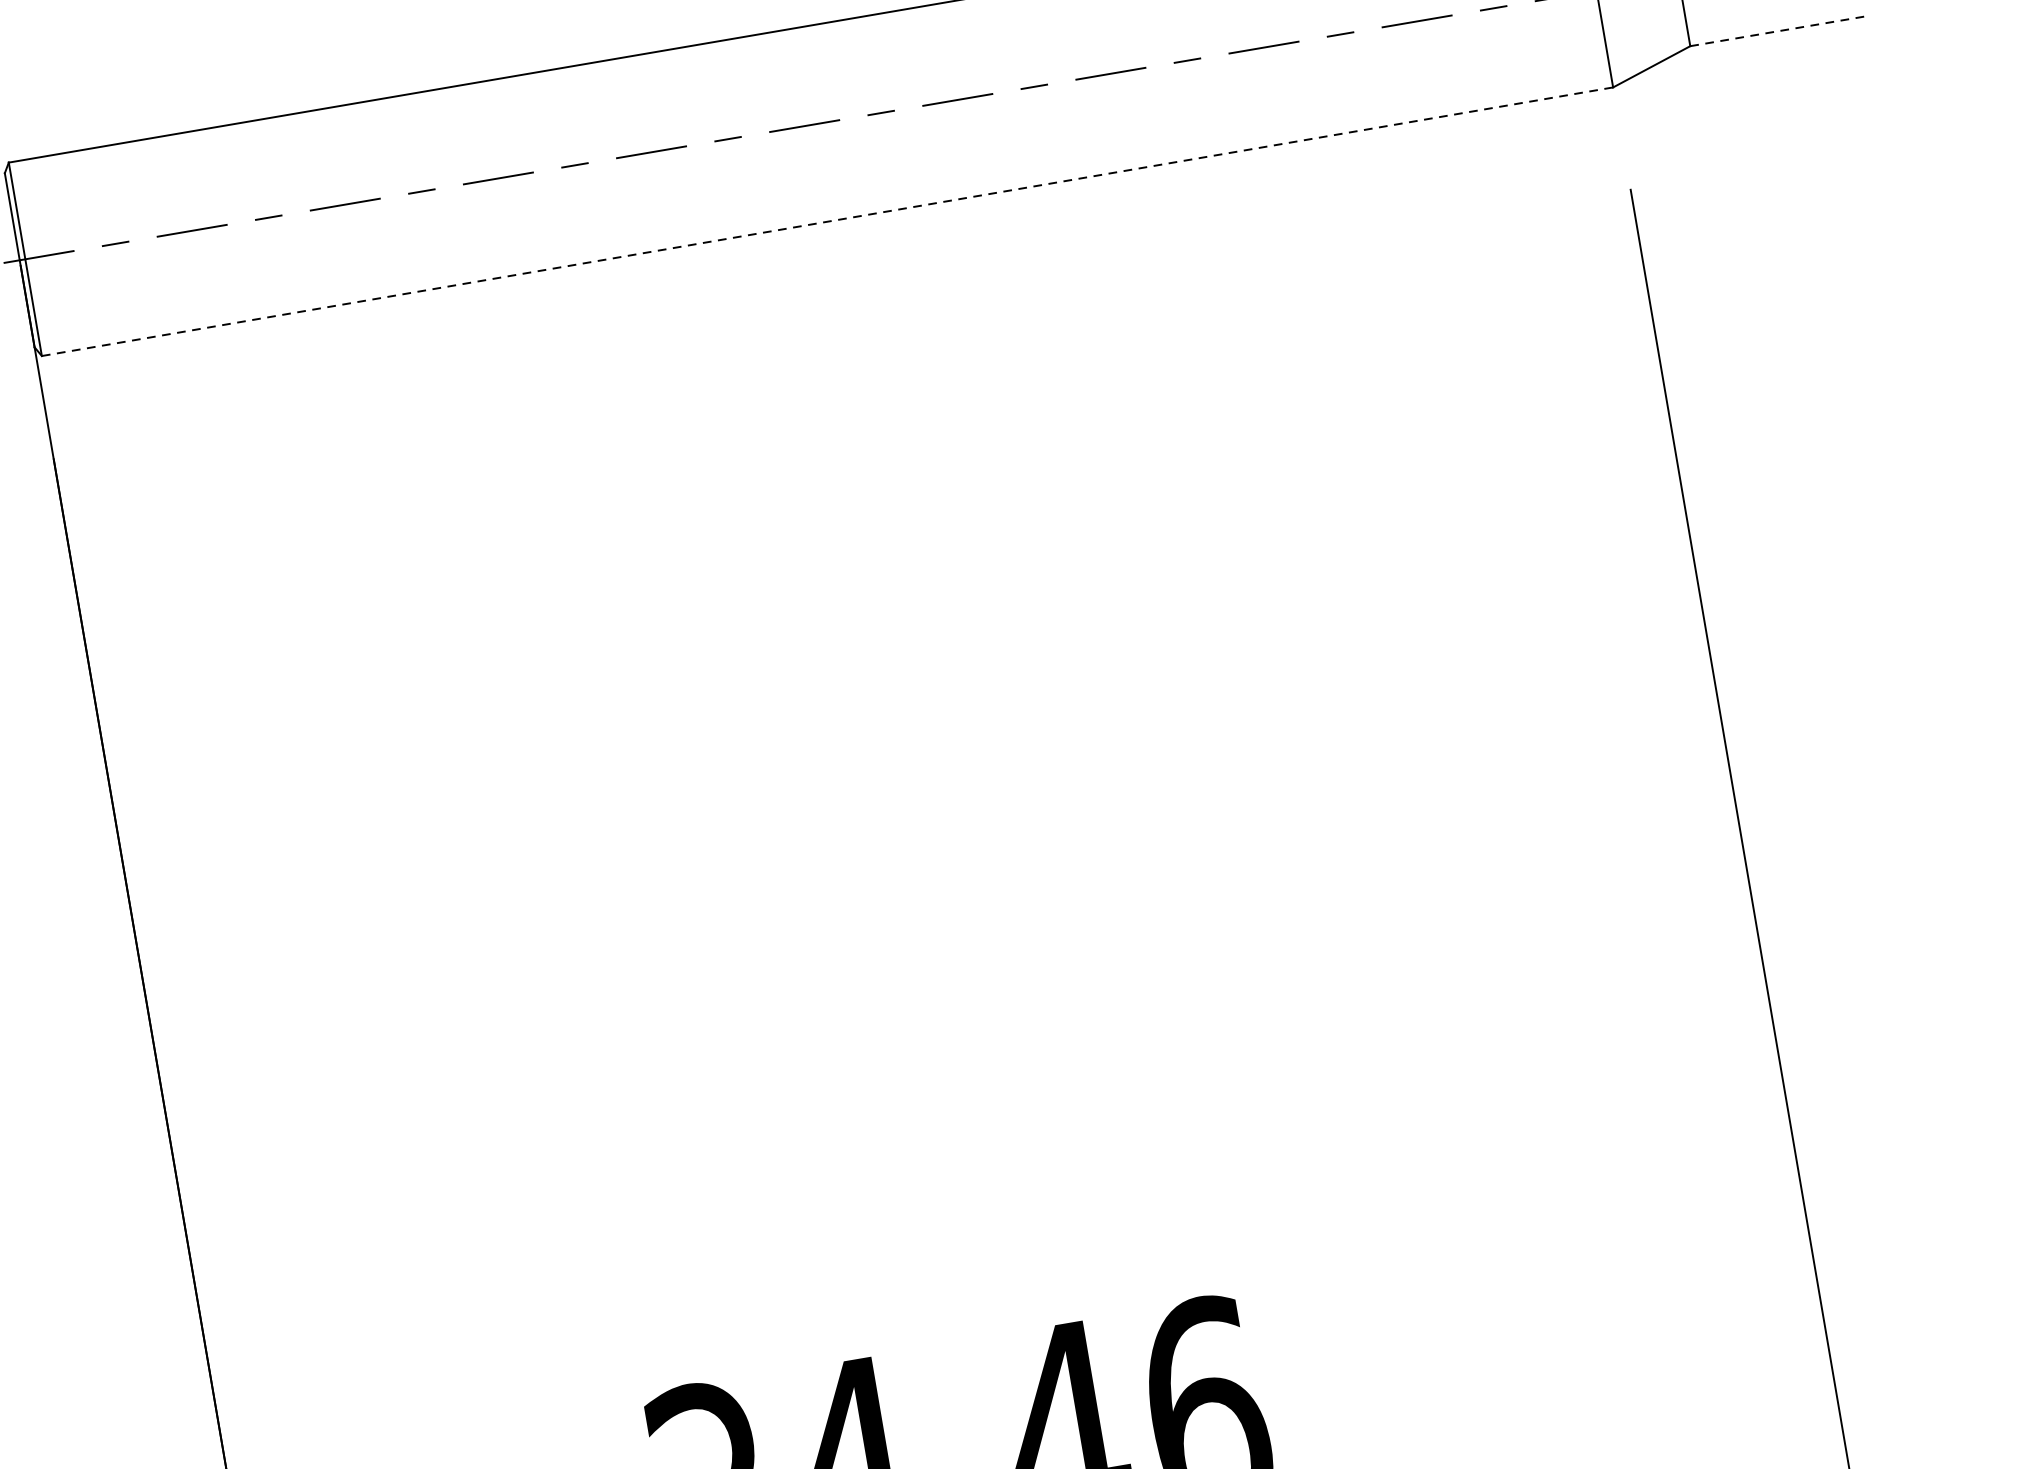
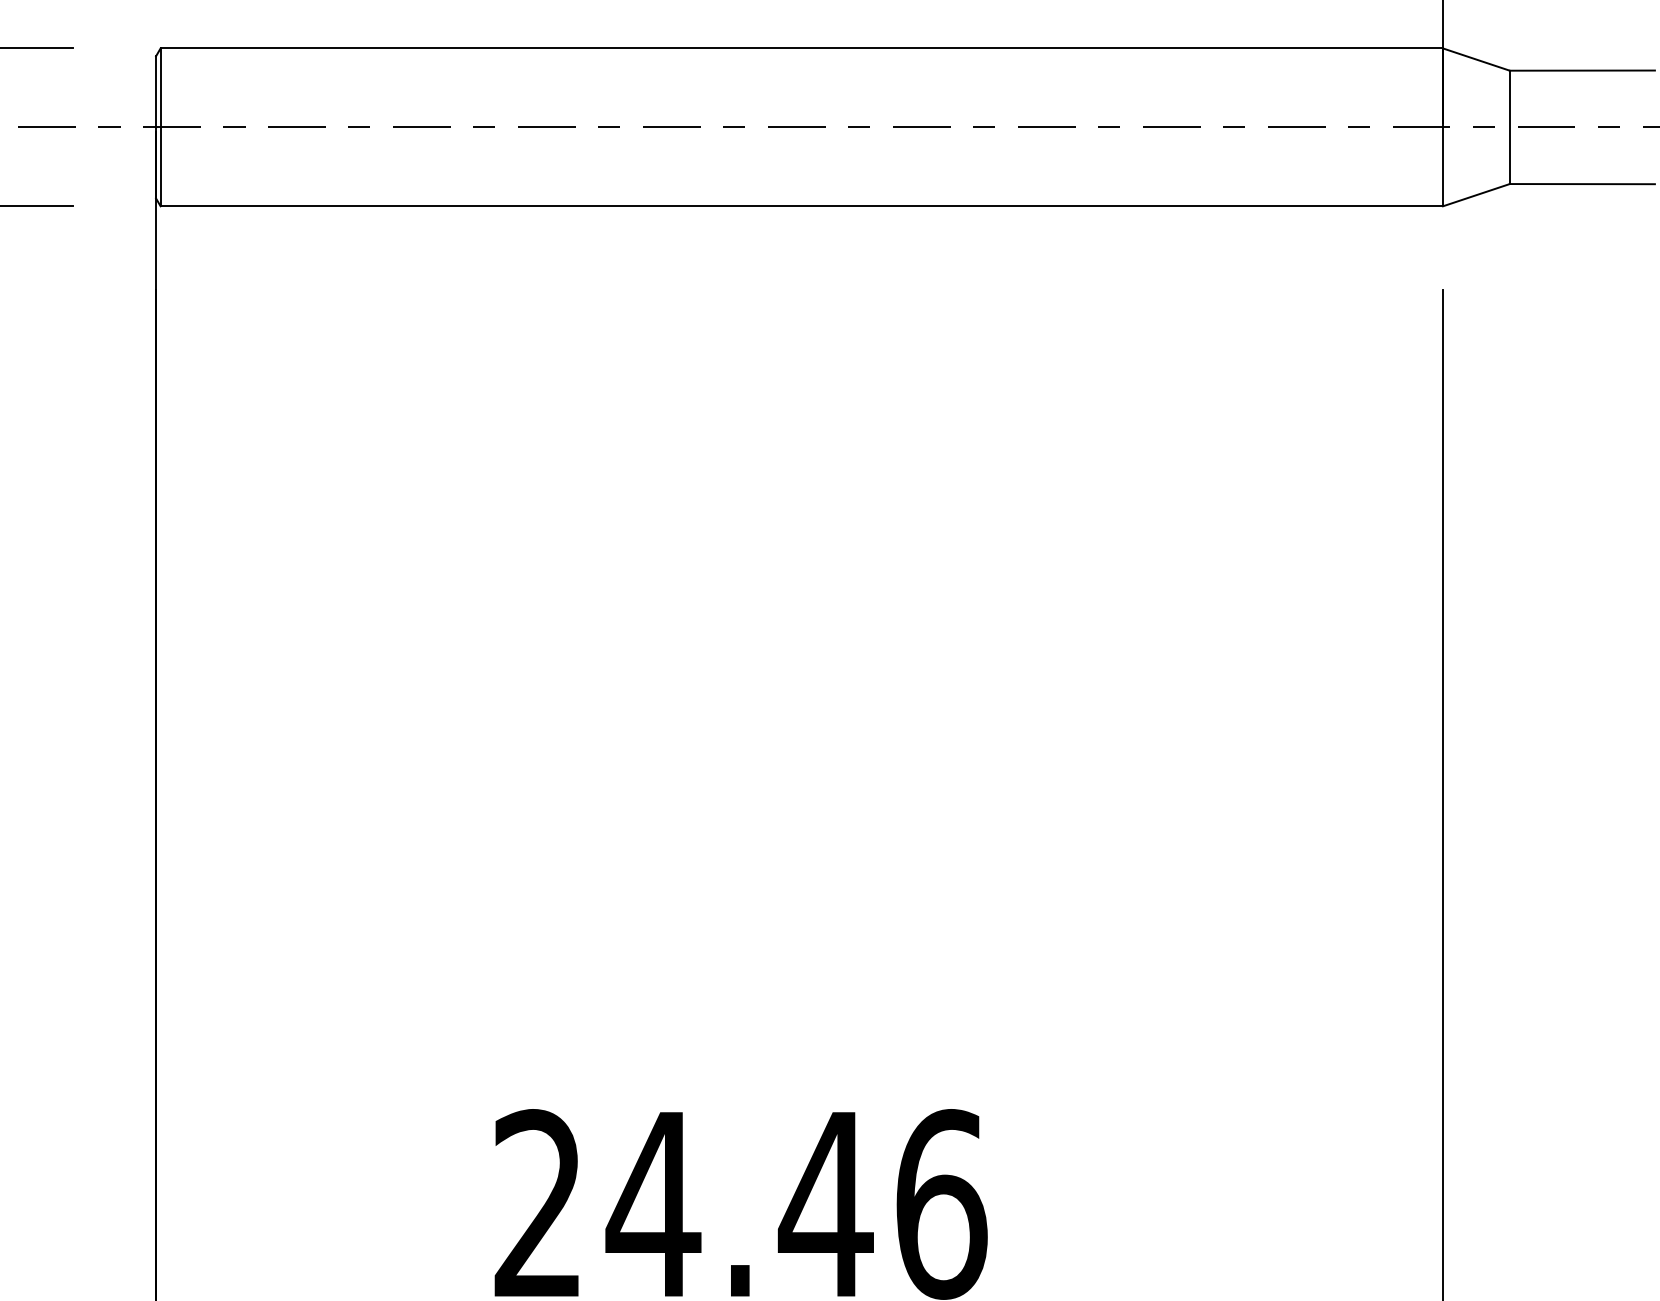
line: (1779, 31) -> (1582, 184), dashed -> solid
line: (828, 221) -> (802, 206), dashed -> solid

